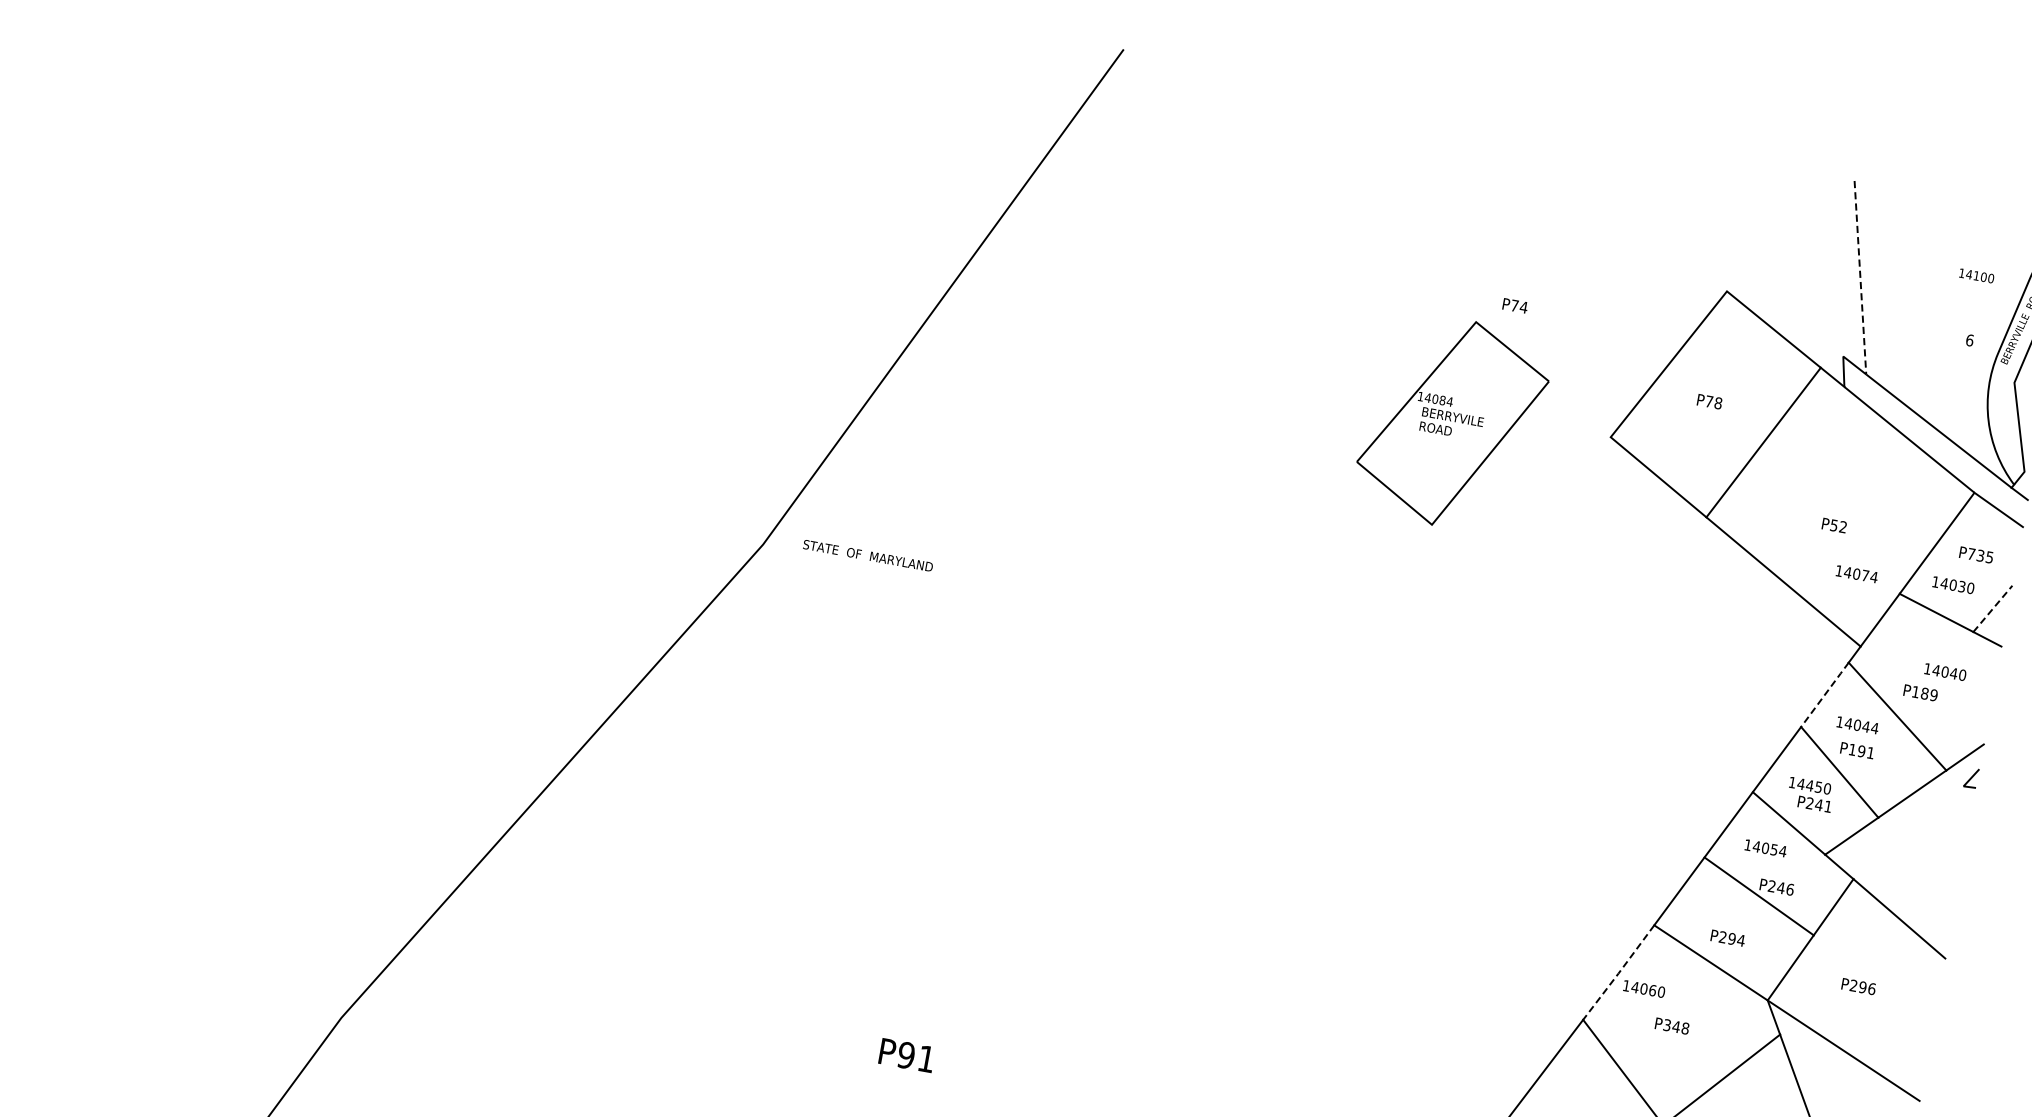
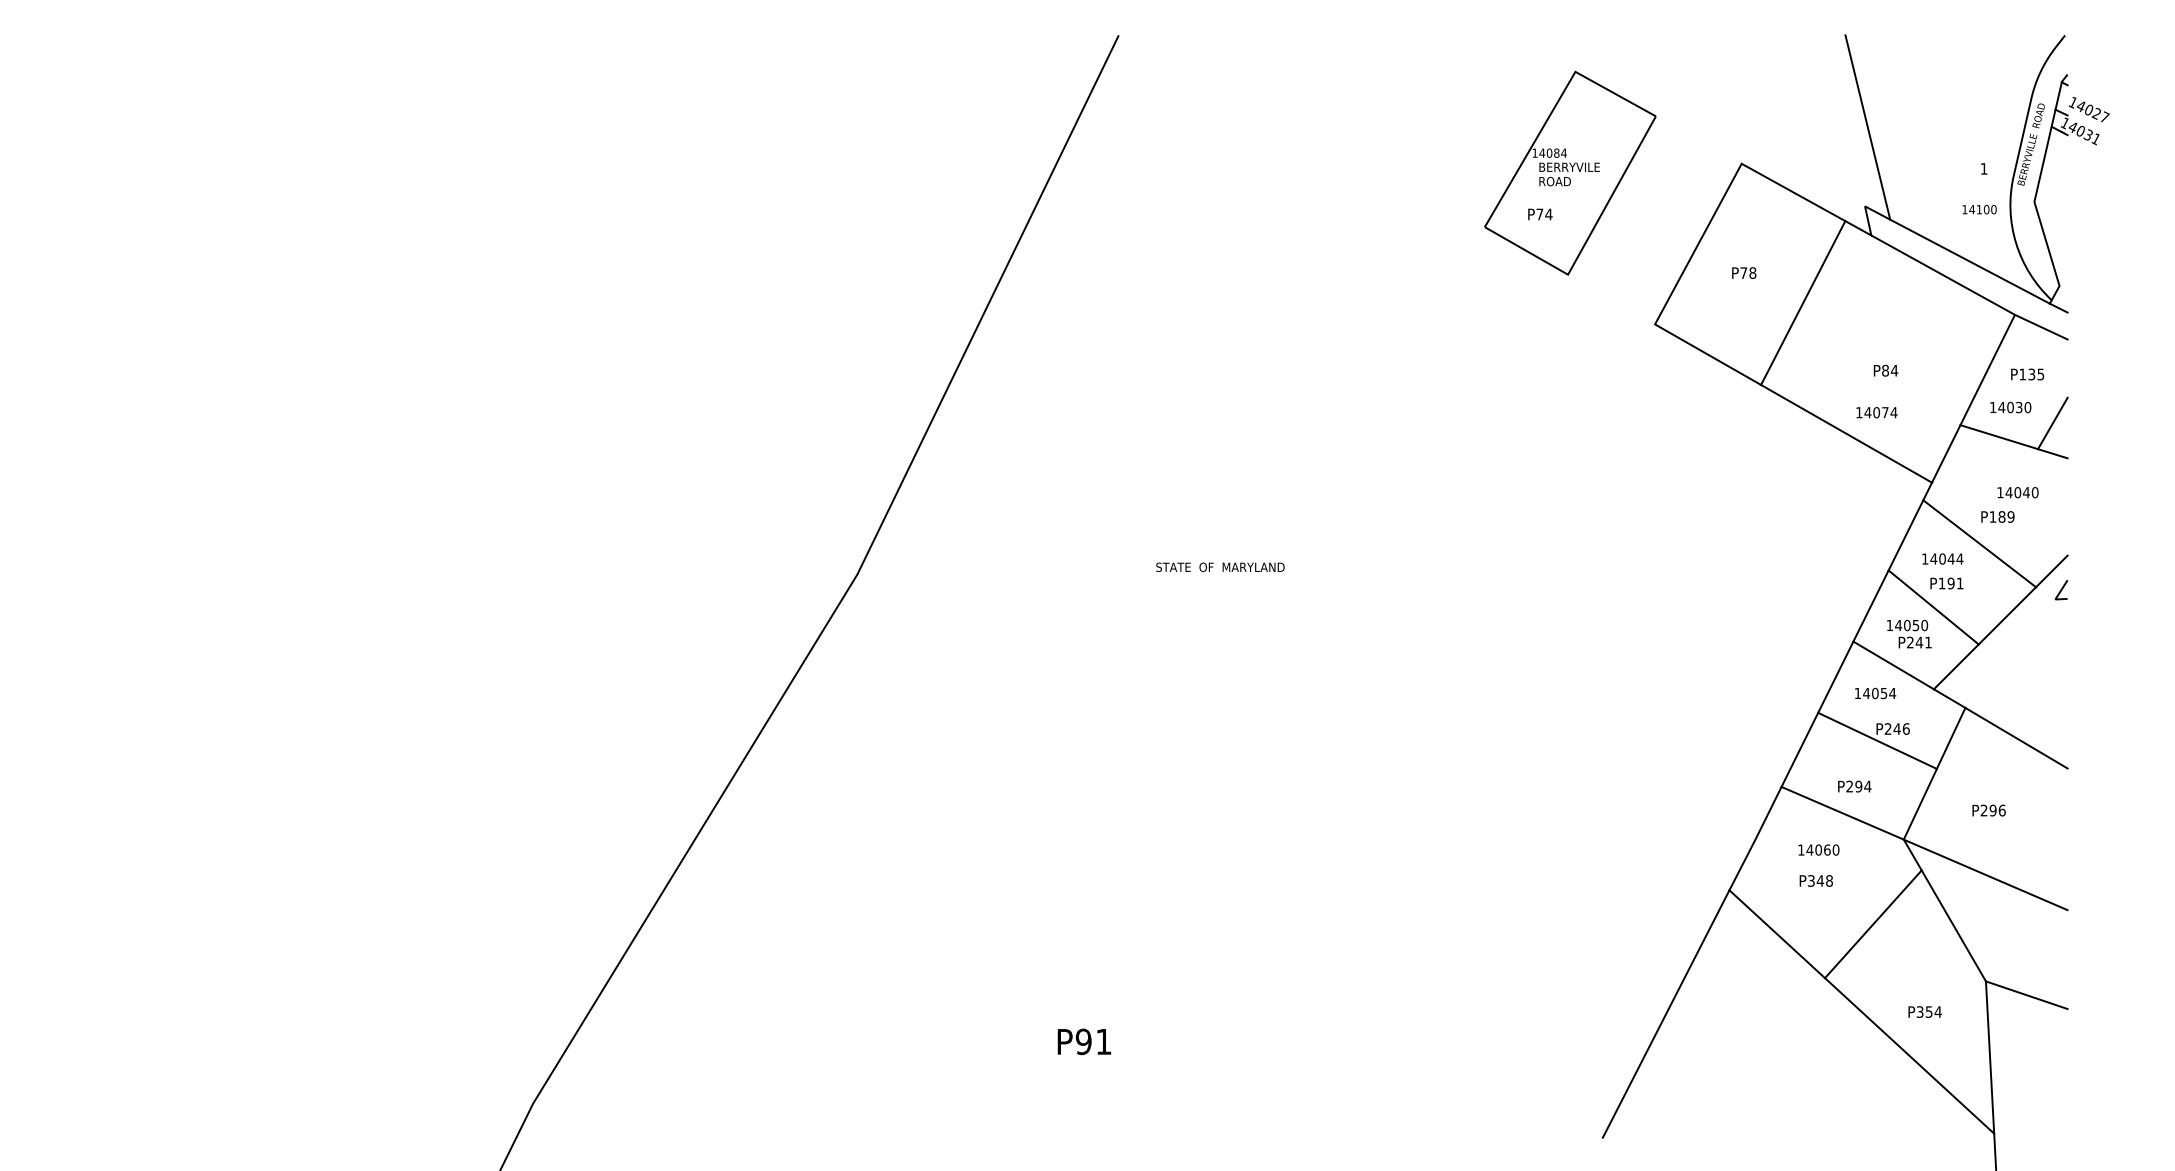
text: (1976, 275) -> (1979, 209), moved
line: (1860, 277) -> (1867, 127), dashed -> solid
text: (1969, 339) -> (1983, 168), 6 -> 1
part: (1452, 422) -> (1570, 172), moved
text: (1839, 526) -> (1890, 370), P52 -> P84
text: (1971, 554) -> (2022, 374), P735 -> P135
text: (868, 555) -> (1220, 566), moved
text: (1856, 573) -> (1876, 412), moved
line: (1992, 608) -> (2052, 423), dashed -> solid
line: (1825, 695) -> (1906, 535), dashed -> solid
text: (1809, 785) -> (1906, 625), 14450 -> 14050
line: (1618, 973) -> (1755, 839), dashed -> solid
text: (1643, 988) -> (1818, 849), moved

